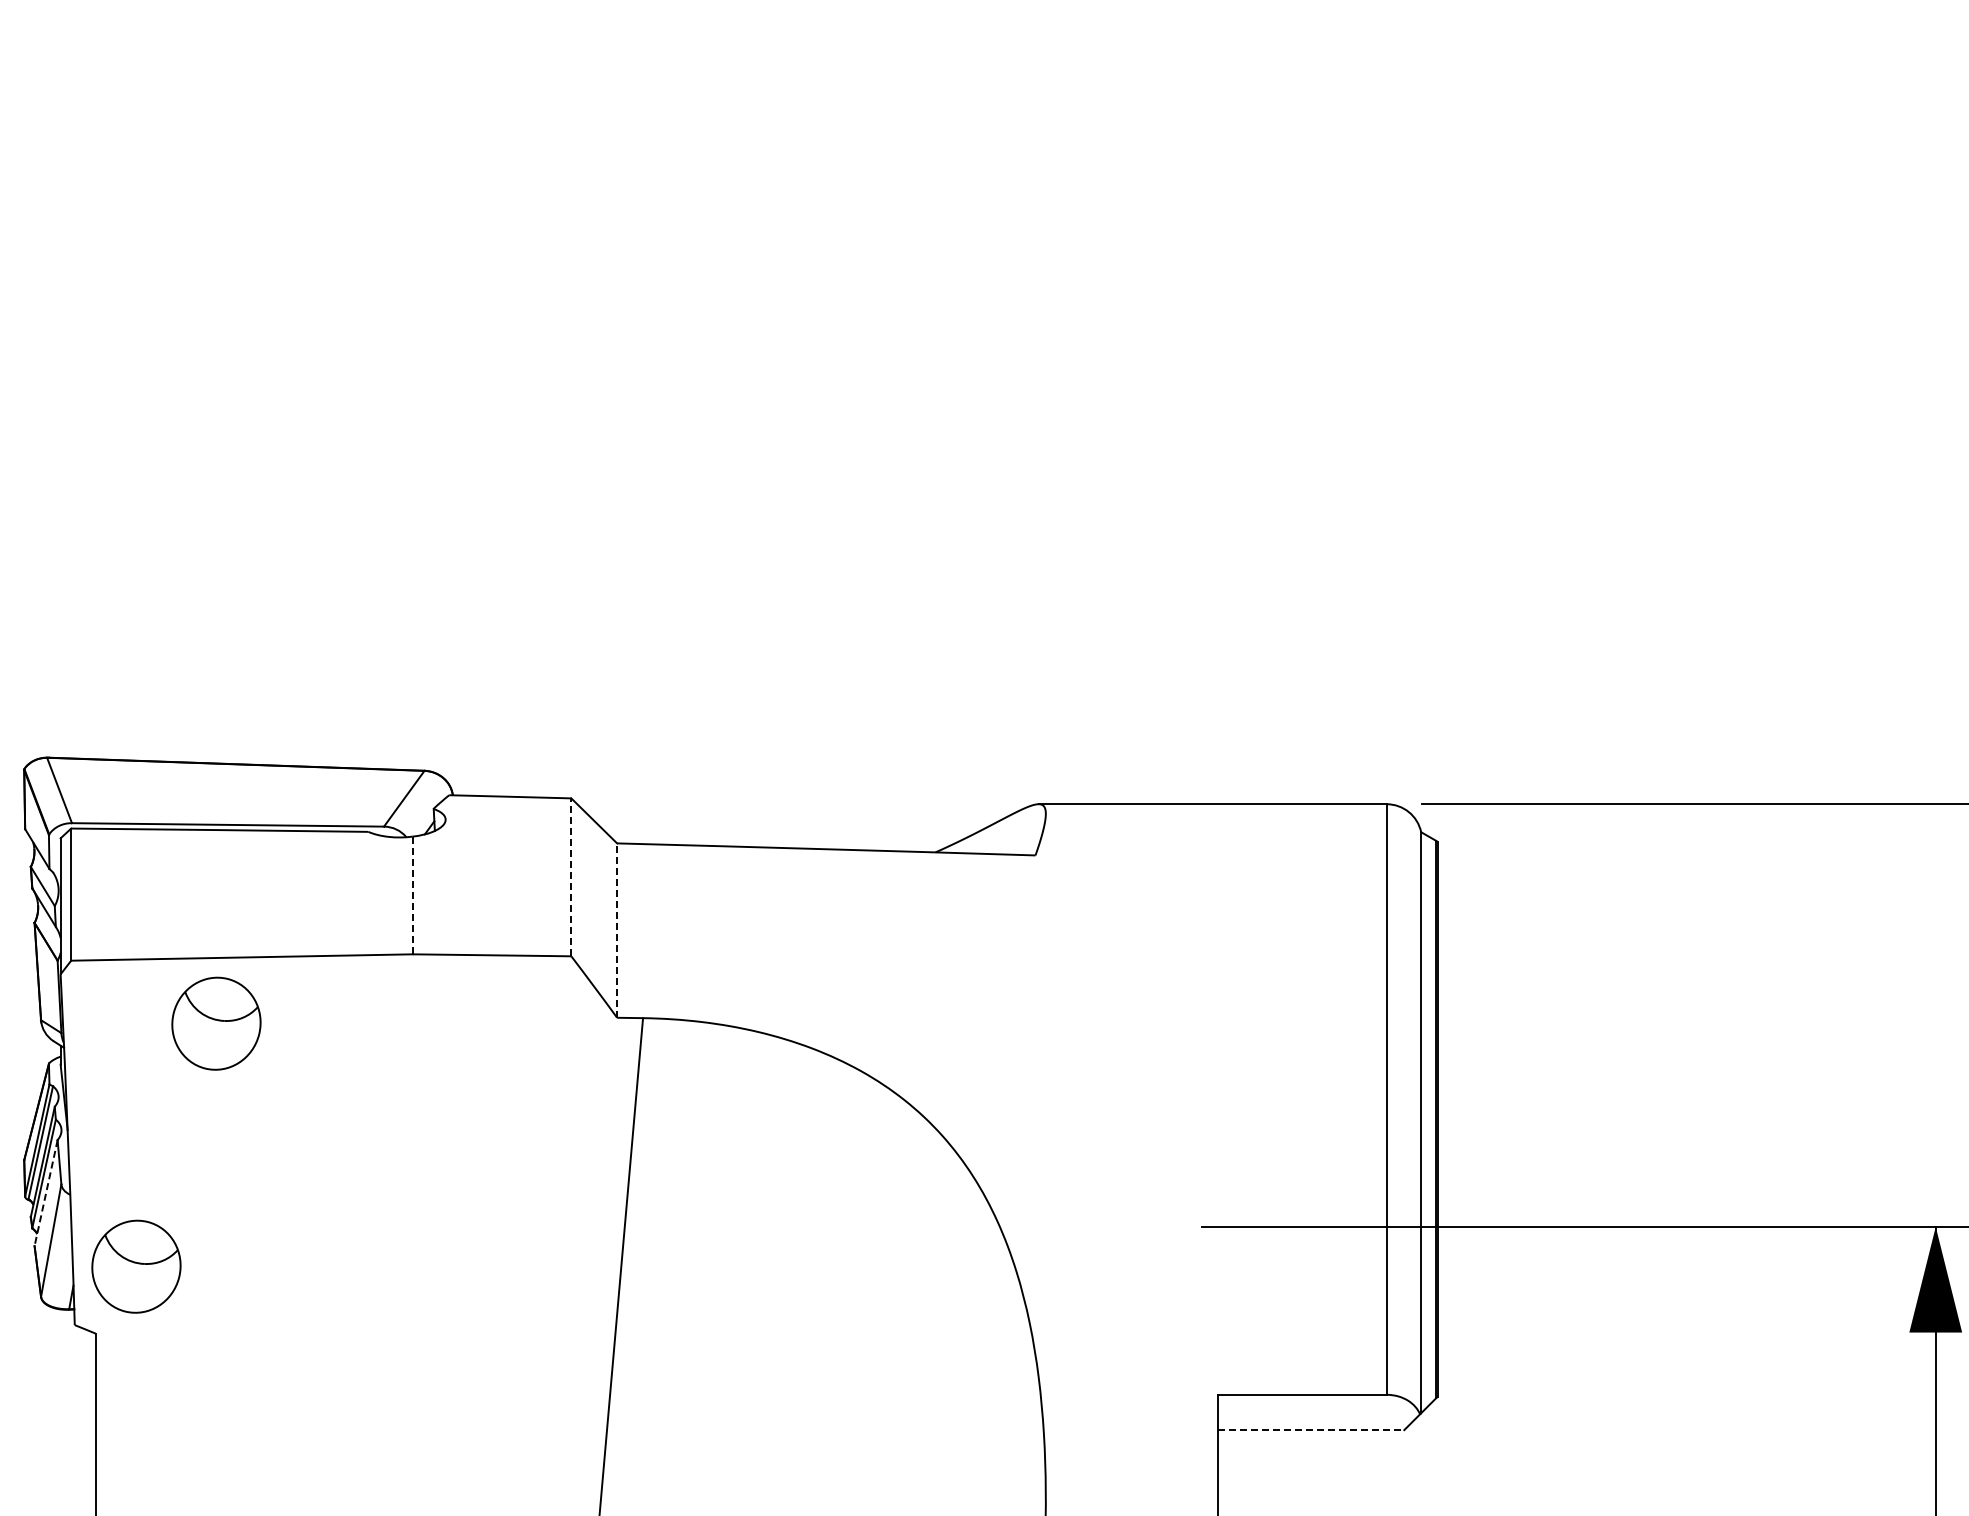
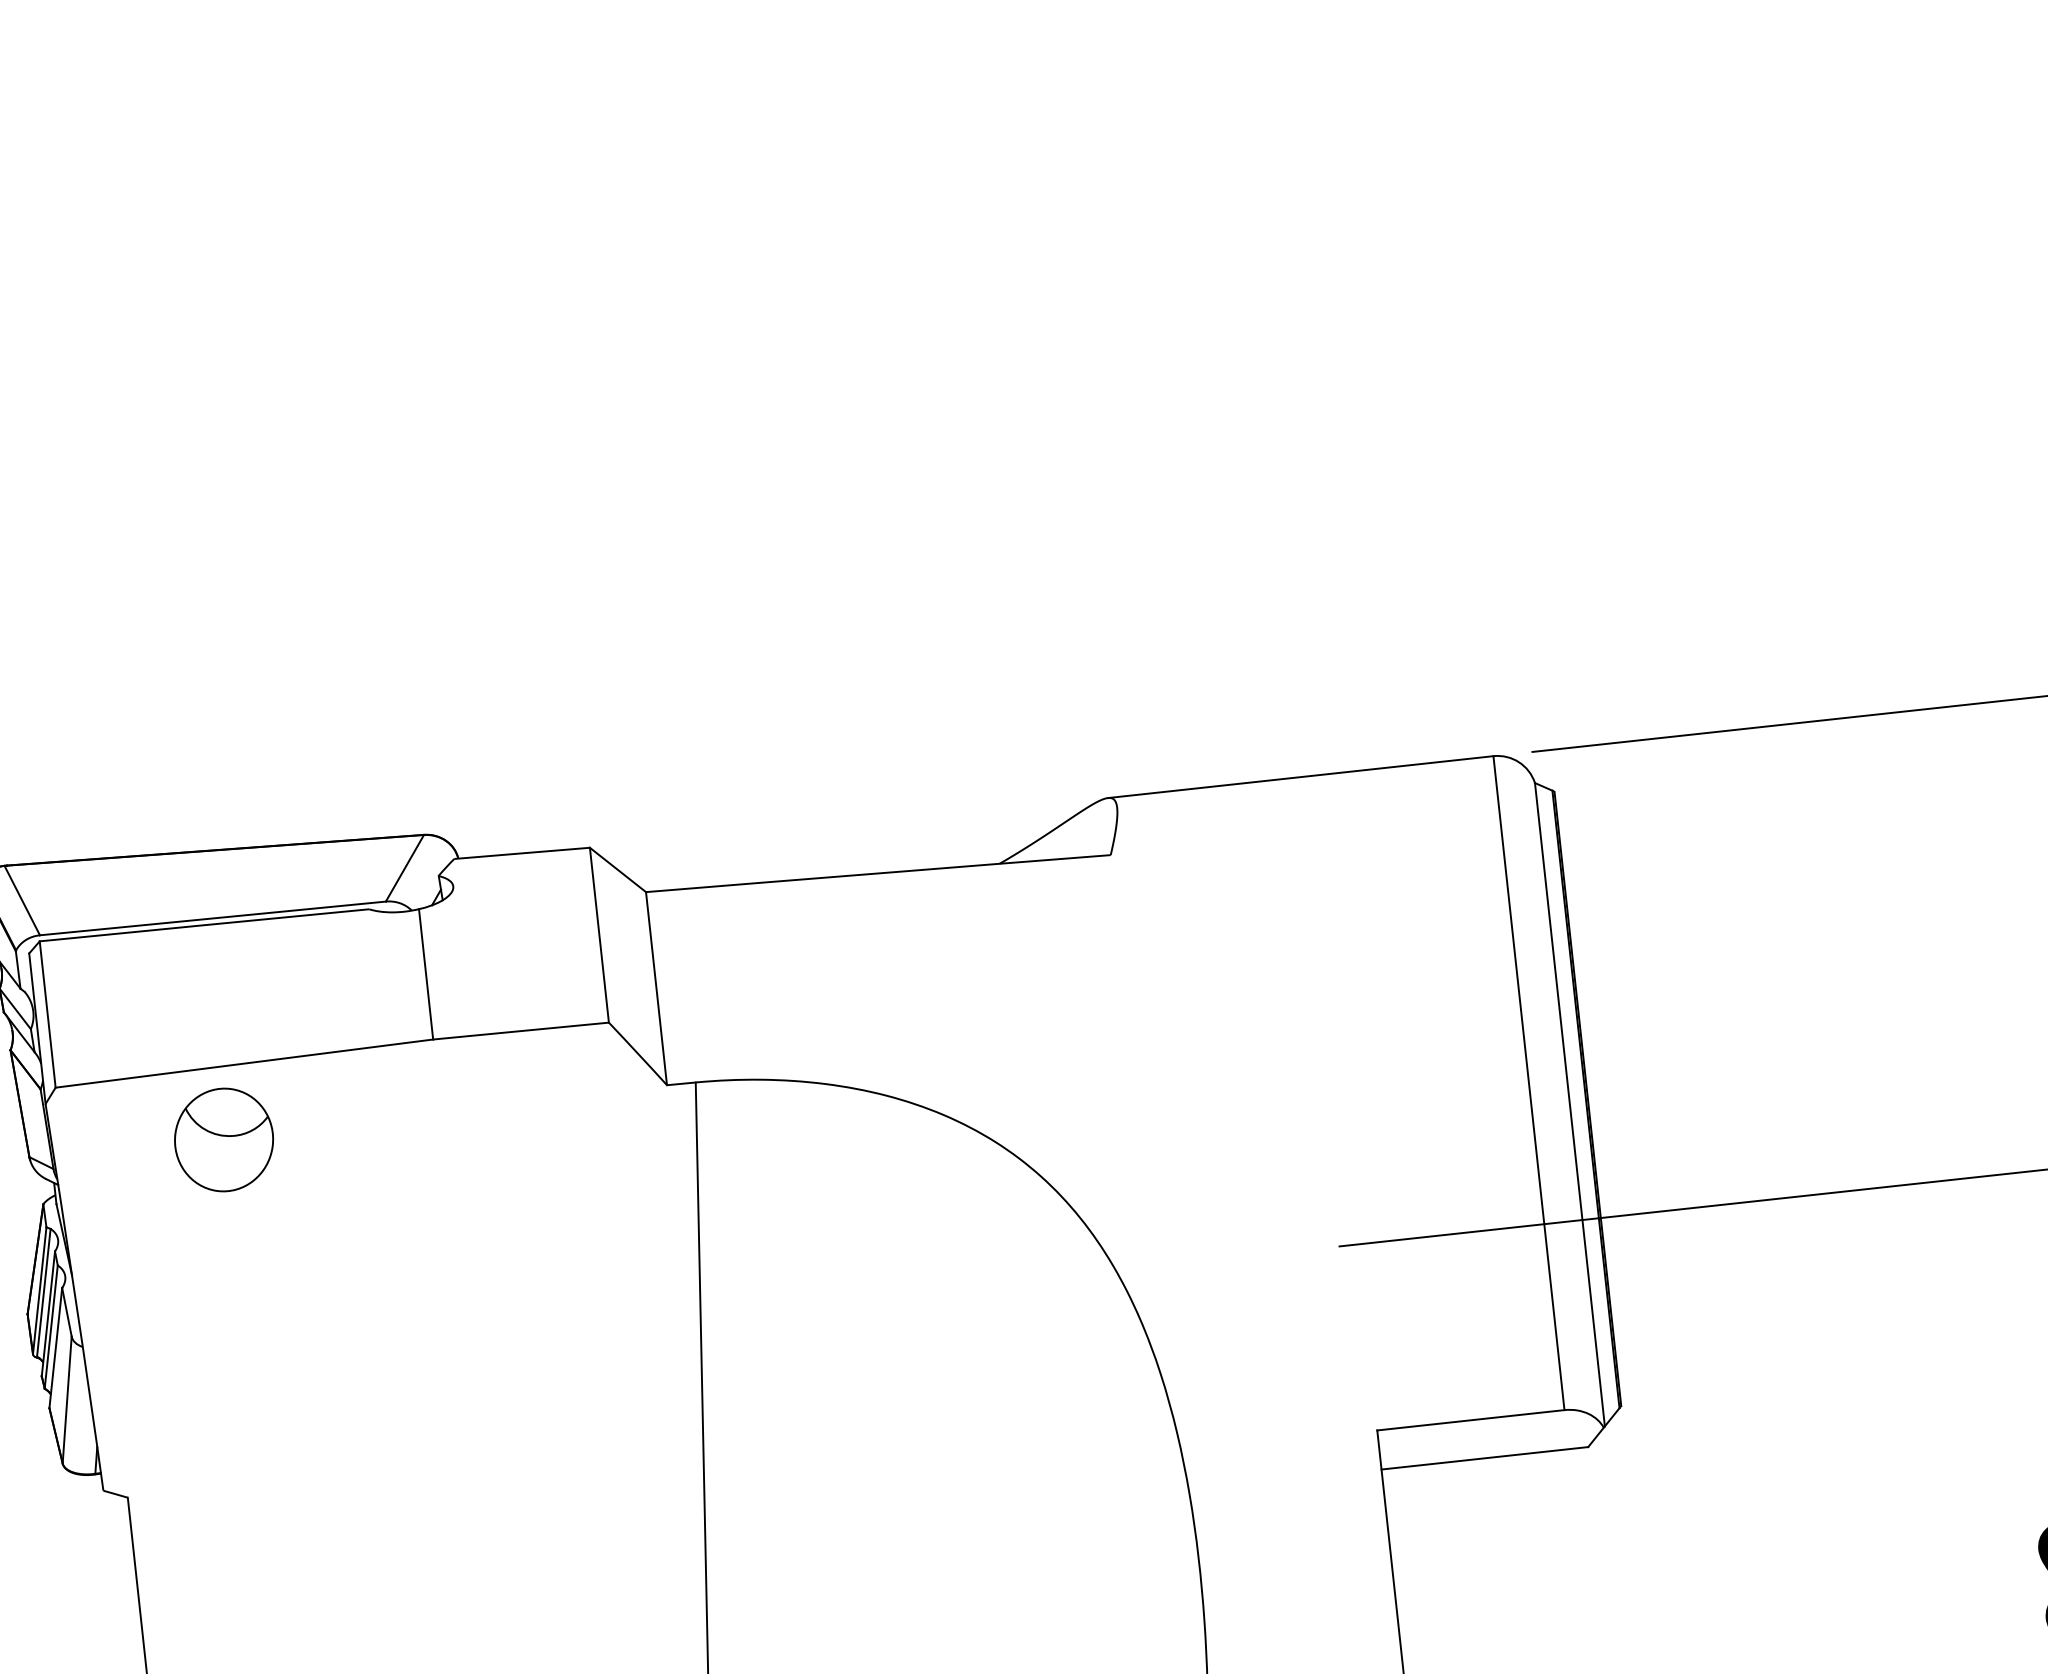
line: (571, 877) -> (599, 935), dashed -> solid
line: (412, 895) -> (425, 974), dashed -> solid
line: (617, 930) -> (656, 988), dashed -> solid
line: (46, 1193) -> (56, 1348), dashed -> solid
part: (136, 1266) -> (164, 1418), removed
line: (1311, 1430) -> (1485, 1458), dashed -> solid

